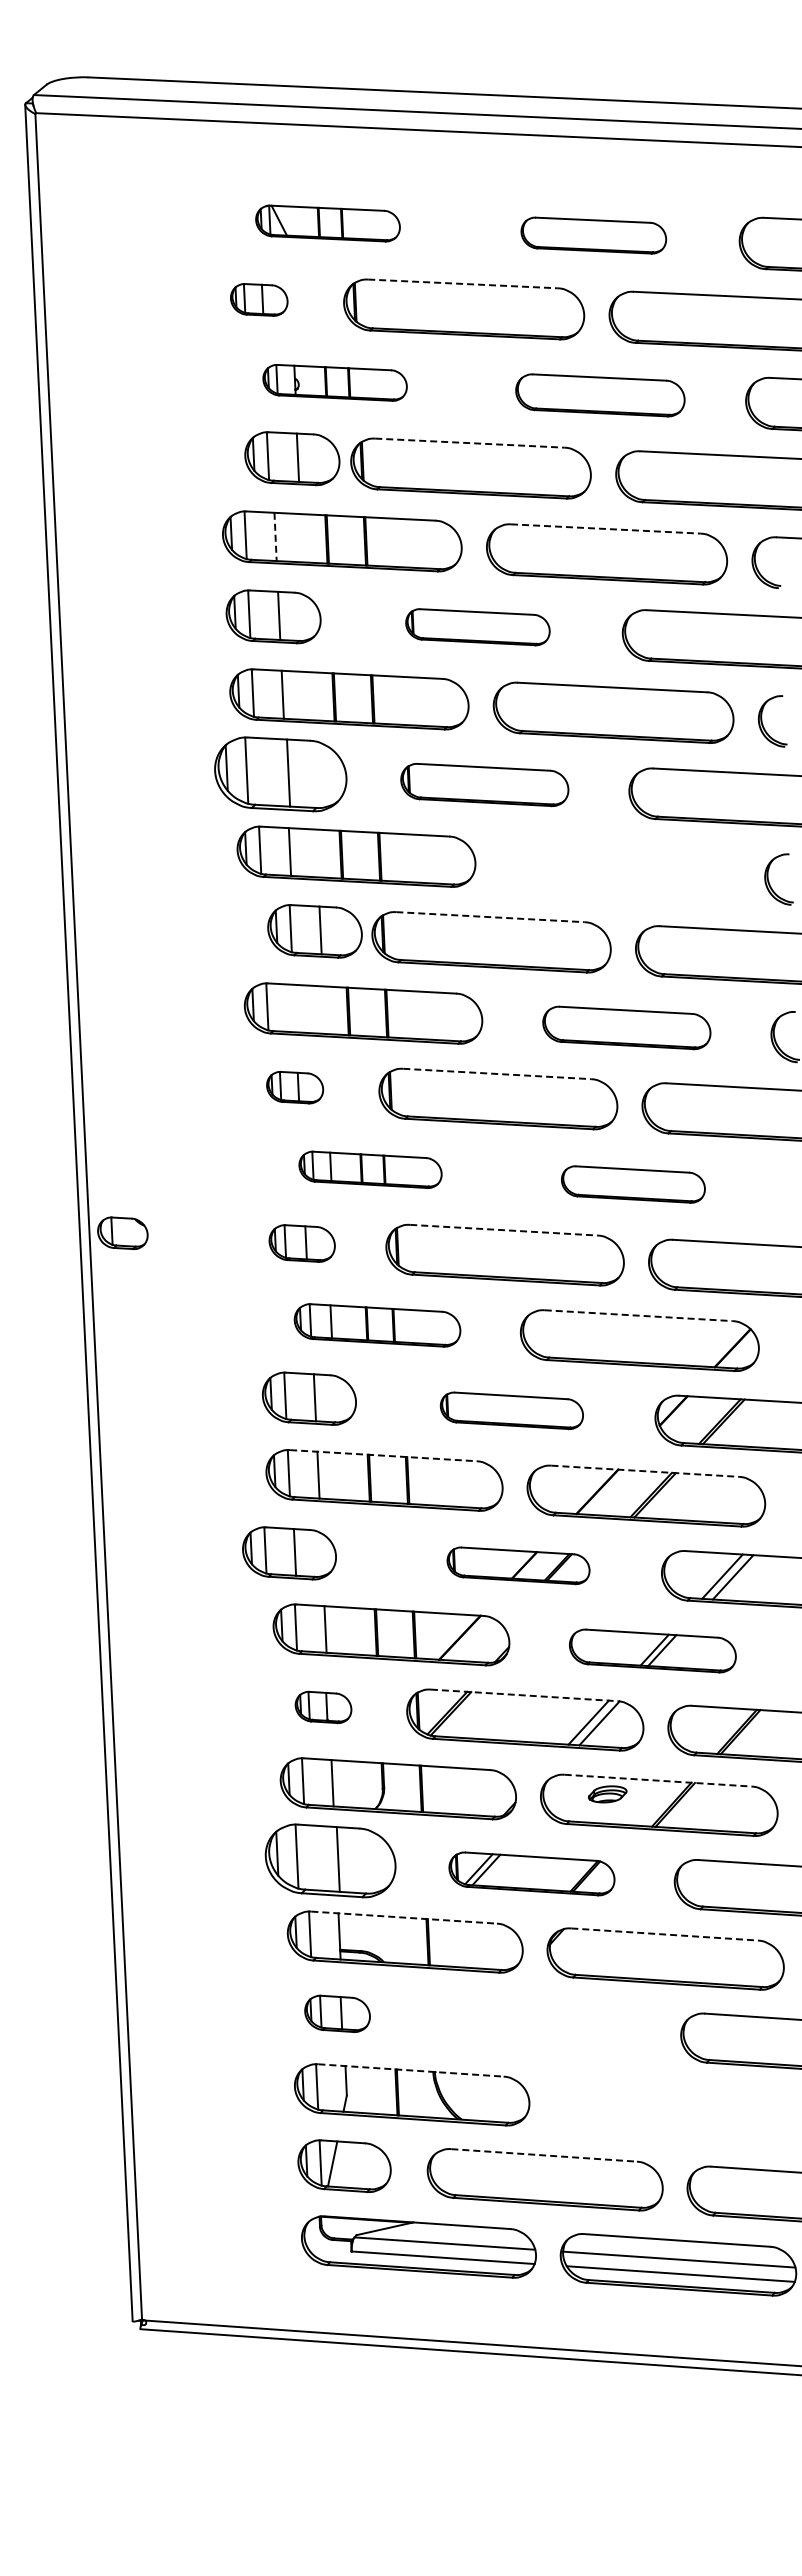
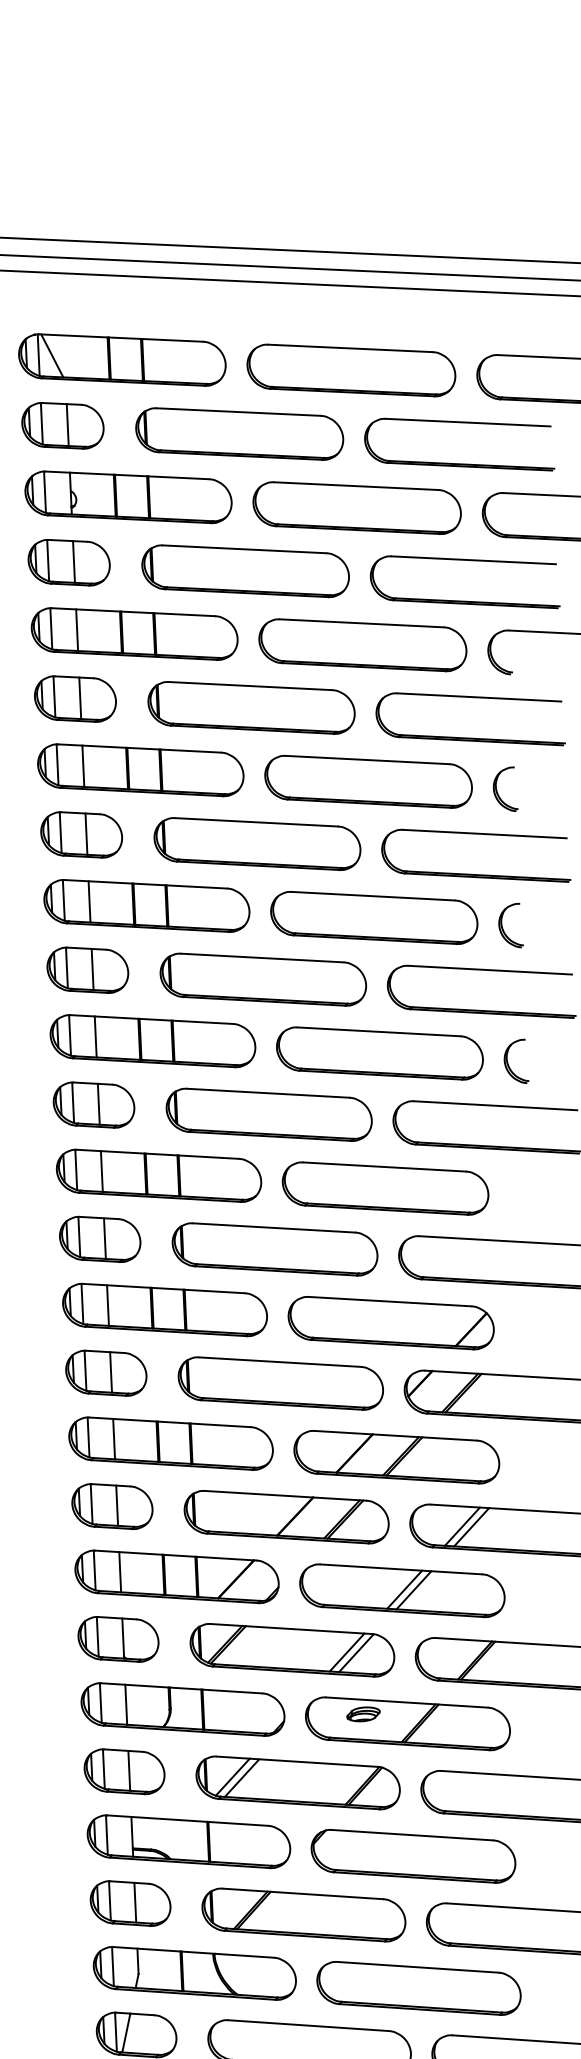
part: (327, 223) -> (121, 359), size x1.67
part: (593, 235) -> (351, 370), size x1.67
line: (462, 283) -> (238, 411), dashed -> solid
part: (259, 299) -> (63, 425), size x1.67
part: (334, 382) -> (127, 497), size x1.67
part: (600, 395) -> (357, 508), size x1.43
line: (469, 443) -> (244, 549), dashed -> solid
part: (292, 458) -> (69, 562), moved
line: (605, 528) -> (361, 622), dashed -> solid
line: (275, 537) -> (77, 630), dashed -> solid
part: (477, 627) -> (251, 708), size x1.67
part: (280, 774) -> (81, 835), size x0.71
part: (484, 784) -> (257, 843), size x1.43
part: (619, 870) -> (373, 917), added
line: (490, 917) -> (262, 958), dashed -> solid
part: (314, 931) -> (87, 970), moved
line: (297, 1008) -> (96, 1036), added
part: (626, 1027) -> (379, 1053), size x1.43
line: (497, 1074) -> (268, 1093), dashed -> solid
part: (294, 1087) -> (93, 1104), size x1.67
part: (370, 1169) -> (158, 1175), size x1.67
part: (633, 1184) -> (385, 1188), size x1.67
line: (504, 1230) -> (274, 1228), dashed -> solid
part: (301, 1243) -> (99, 1239), size x1.43
line: (639, 1315) -> (390, 1301), dashed -> solid
part: (377, 1325) -> (165, 1310), size x1.43
part: (511, 1410) -> (280, 1383), size x1.67
line: (383, 1455) -> (170, 1422), dashed -> solid
line: (645, 1471) -> (396, 1435), dashed -> solid
part: (289, 1553) -> (112, 1506), moved
part: (518, 1565) -> (286, 1517), size x1.67
part: (652, 1650) -> (402, 1590), size x1.43
line: (524, 1695) -> (291, 1629), dashed -> solid
part: (323, 1707) -> (118, 1639), size x1.67
line: (658, 1780) -> (407, 1702), dashed -> solid
part: (330, 1860) -> (124, 1771), size x0.71
part: (531, 1873) -> (297, 1782), size x1.43
line: (404, 1917) -> (188, 1820), dashed -> solid
line: (664, 1934) -> (412, 1835), dashed -> solid
part: (337, 2013) -> (130, 1903), size x1.43
part: (538, 2026) -> (303, 1914), added
line: (411, 2070) -> (194, 1952), dashed -> solid
part: (671, 2111) -> (418, 1987), added
line: (544, 2155) -> (308, 2025), dashed -> solid

